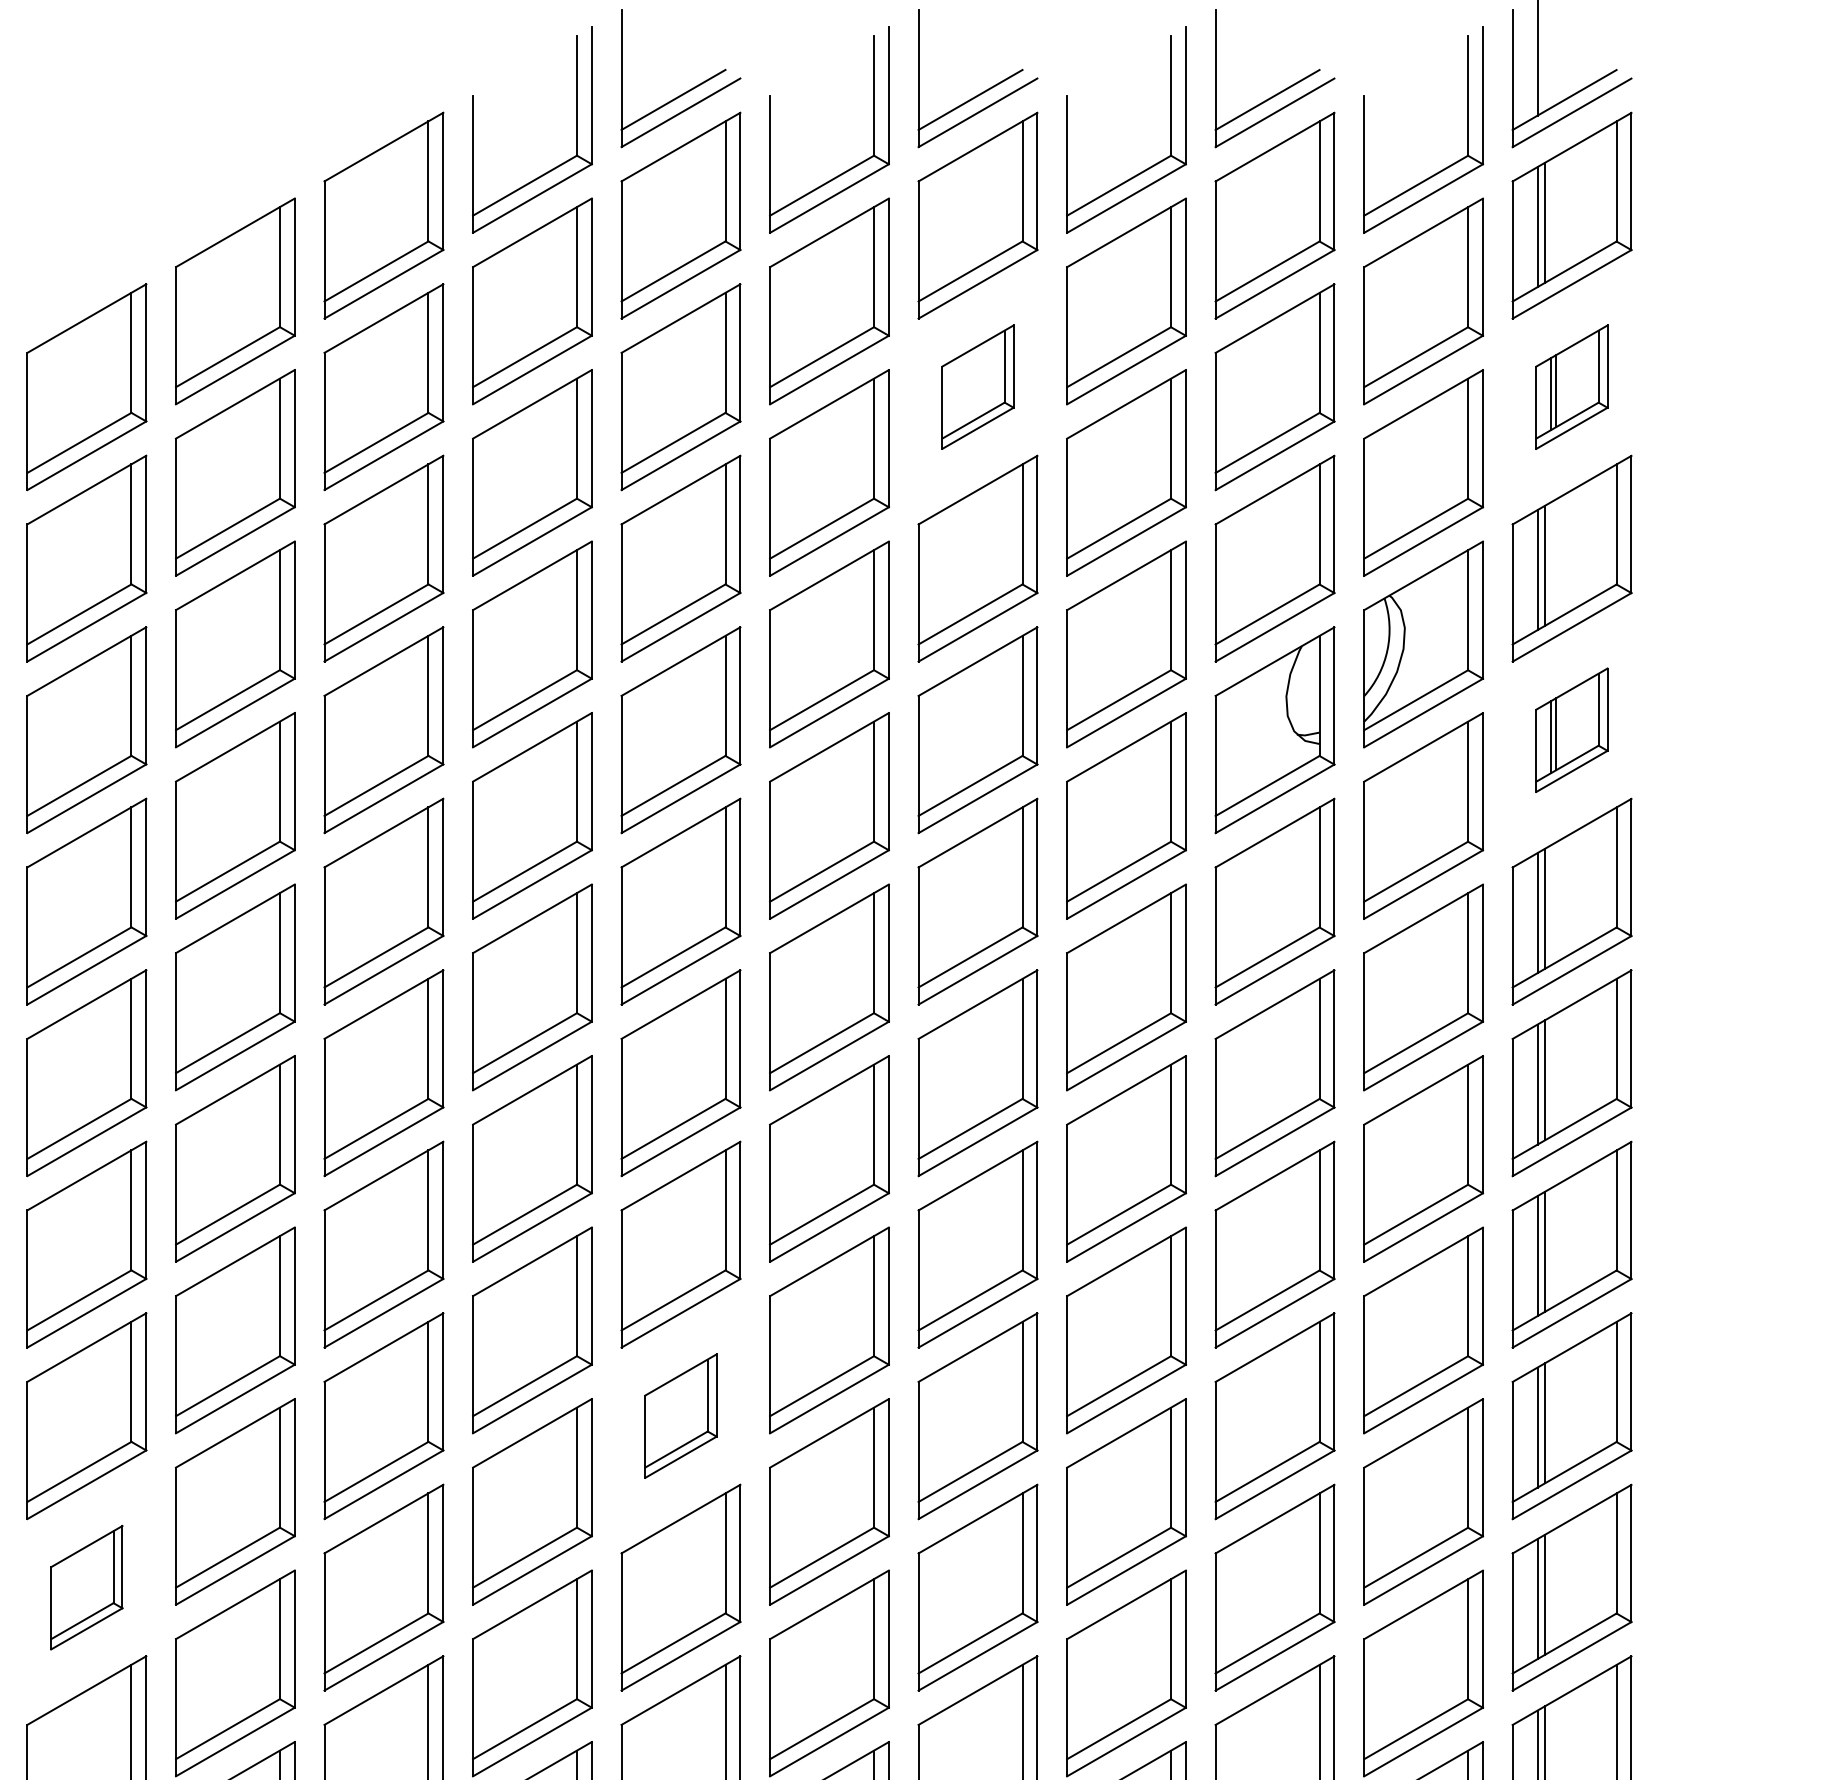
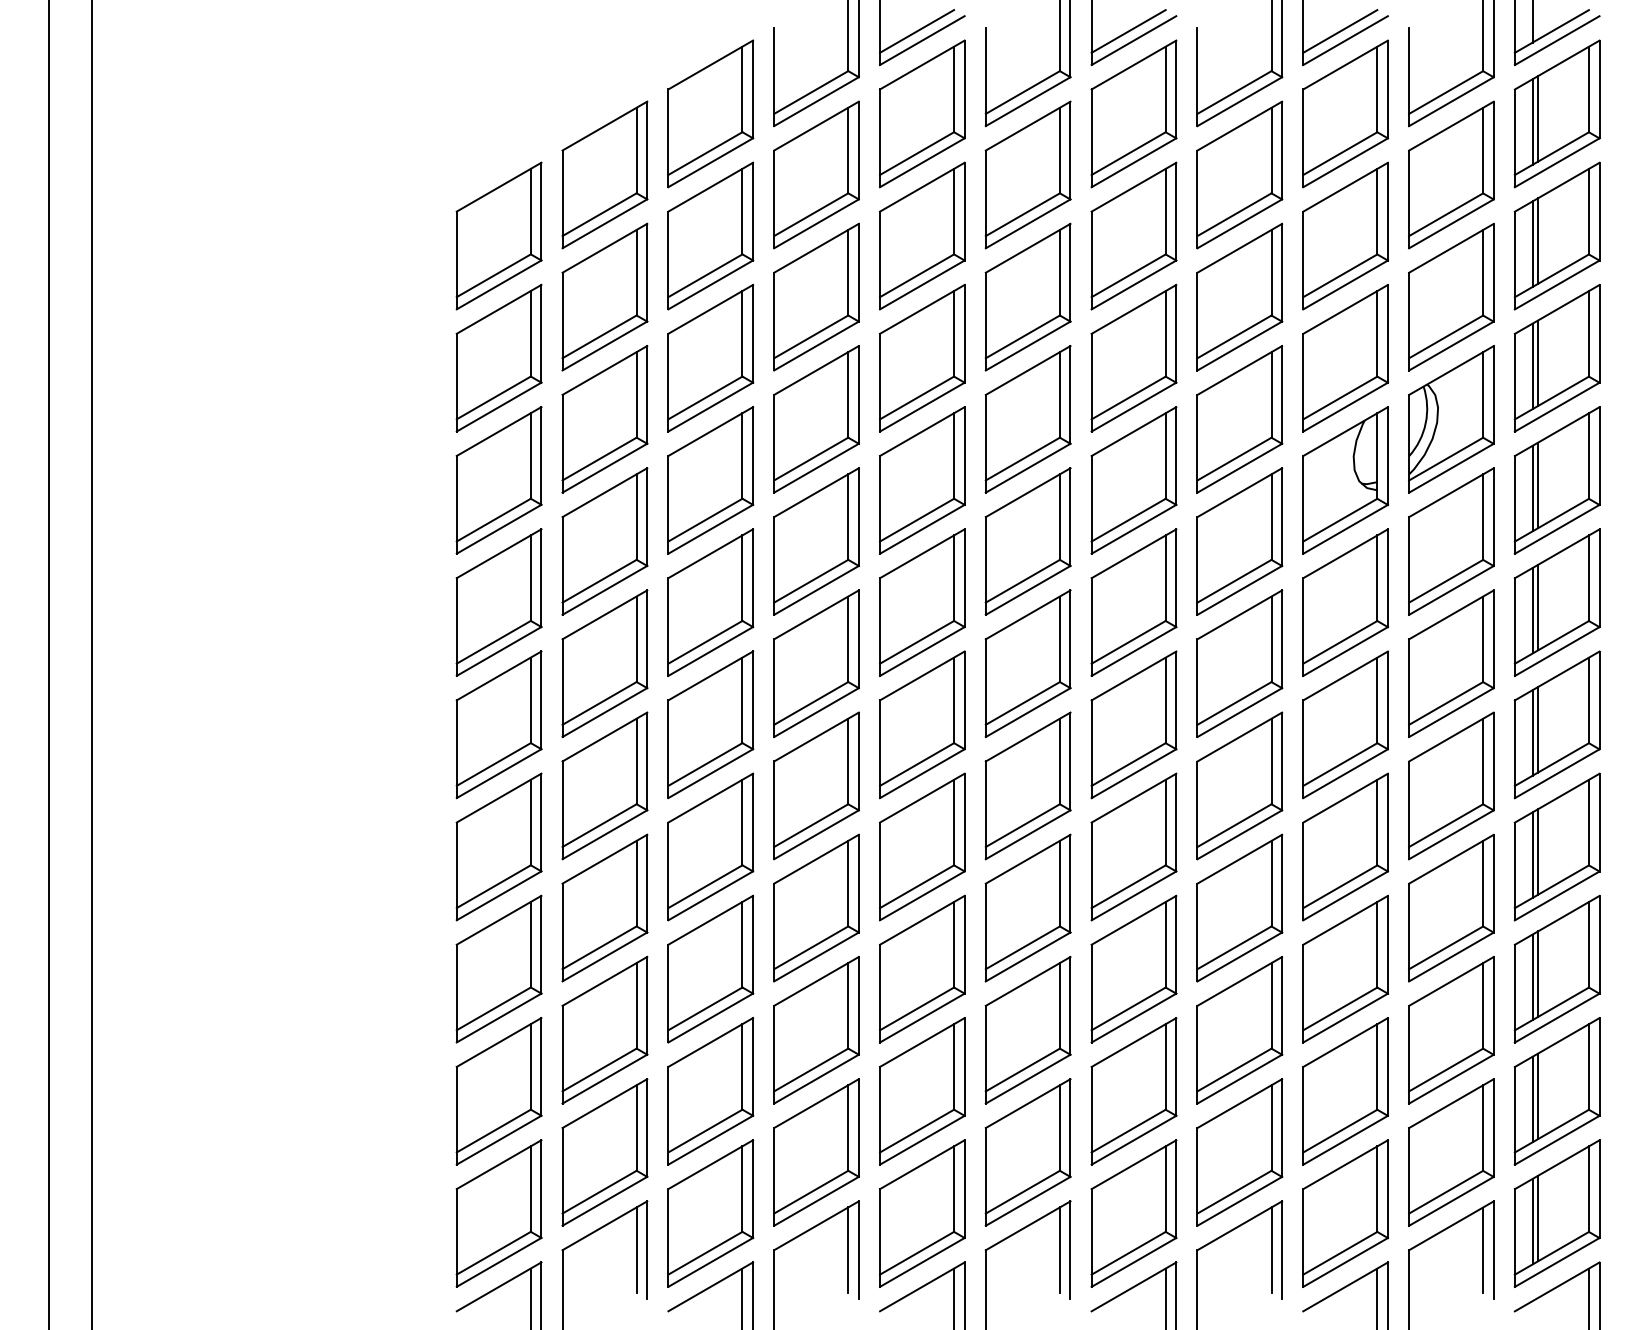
part: (977, 386) -> (1133, 235), size x1.67
part: (1571, 386) -> (1556, 235), size x1.67
part: (1571, 730) -> (1556, 480), size x1.67
part: (681, 1415) -> (922, 968), size x1.67
part: (86, 1587) -> (498, 1091), size x1.67

